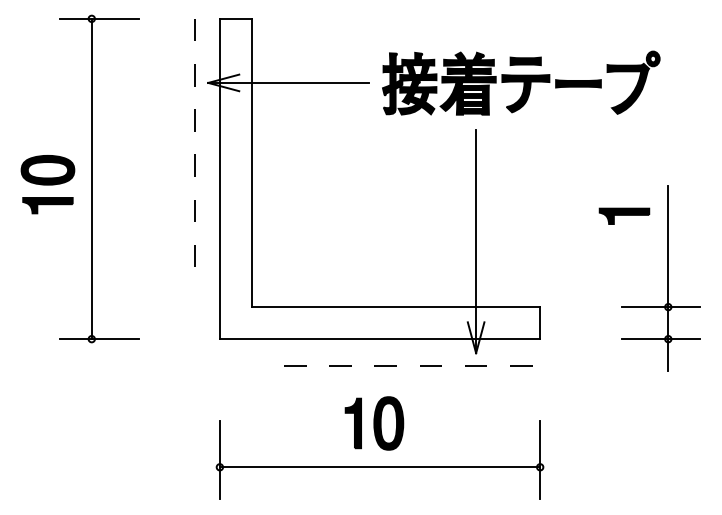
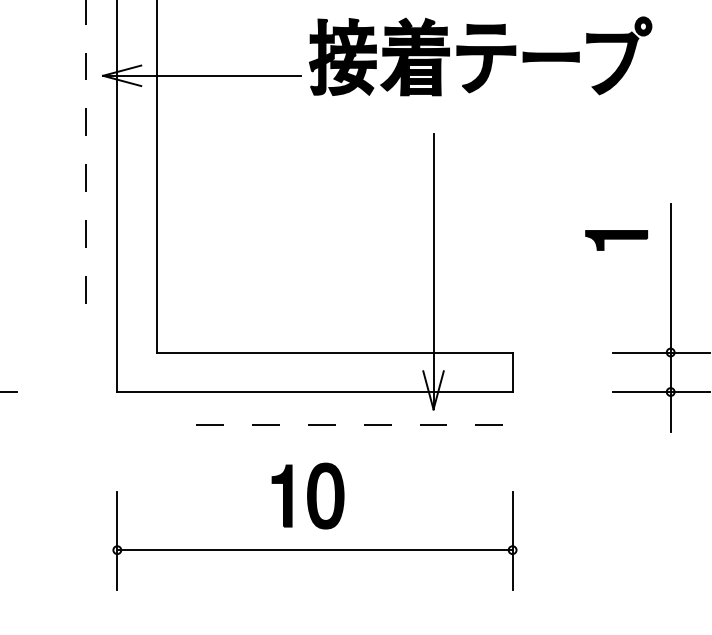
part: (521, 82) -> (480, 55), moved

